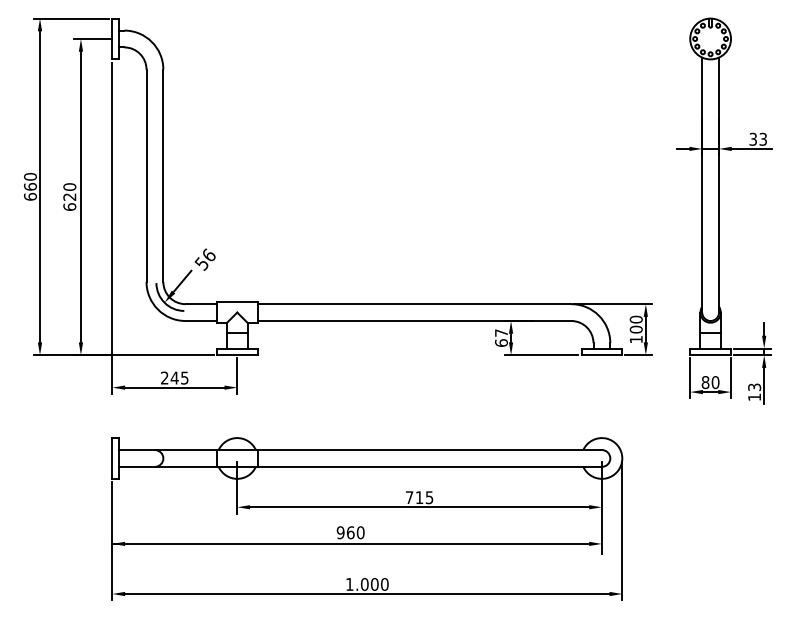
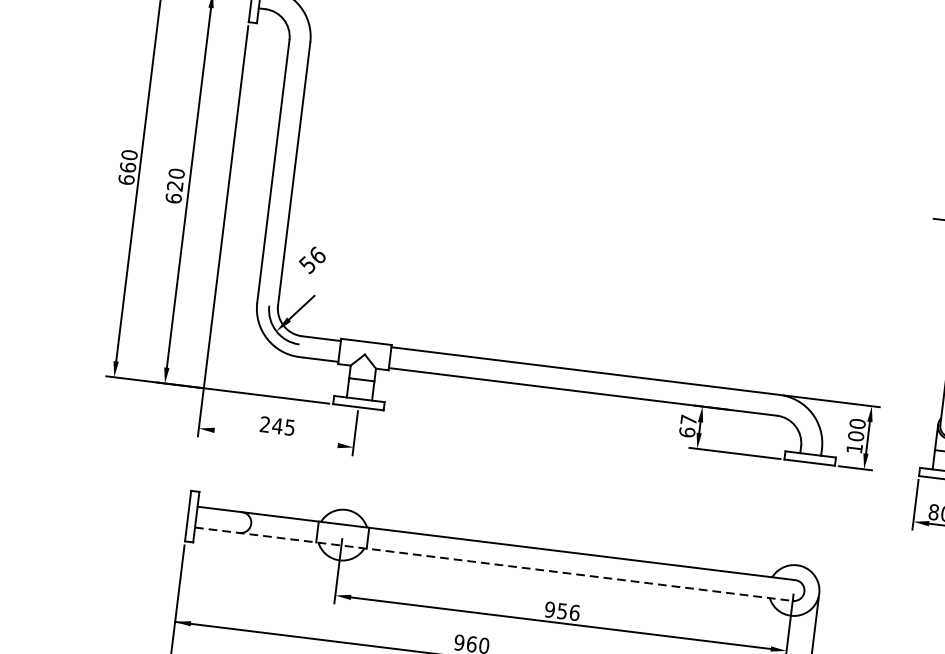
text: (204, 259) -> (311, 259), moved
line: (174, 387) -> (275, 437), removed
line: (360, 466) -> (494, 563), solid -> dashed
text: (419, 497) -> (562, 611), 715 -> 956

